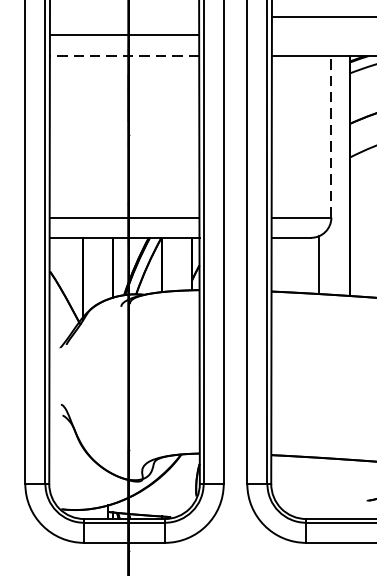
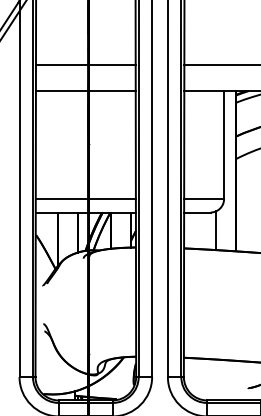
line: (124, 34) -> (85, 64), moved
line: (124, 56) -> (85, 91), dashed -> solid
line: (332, 137) -> (224, 145), dashed -> solid

